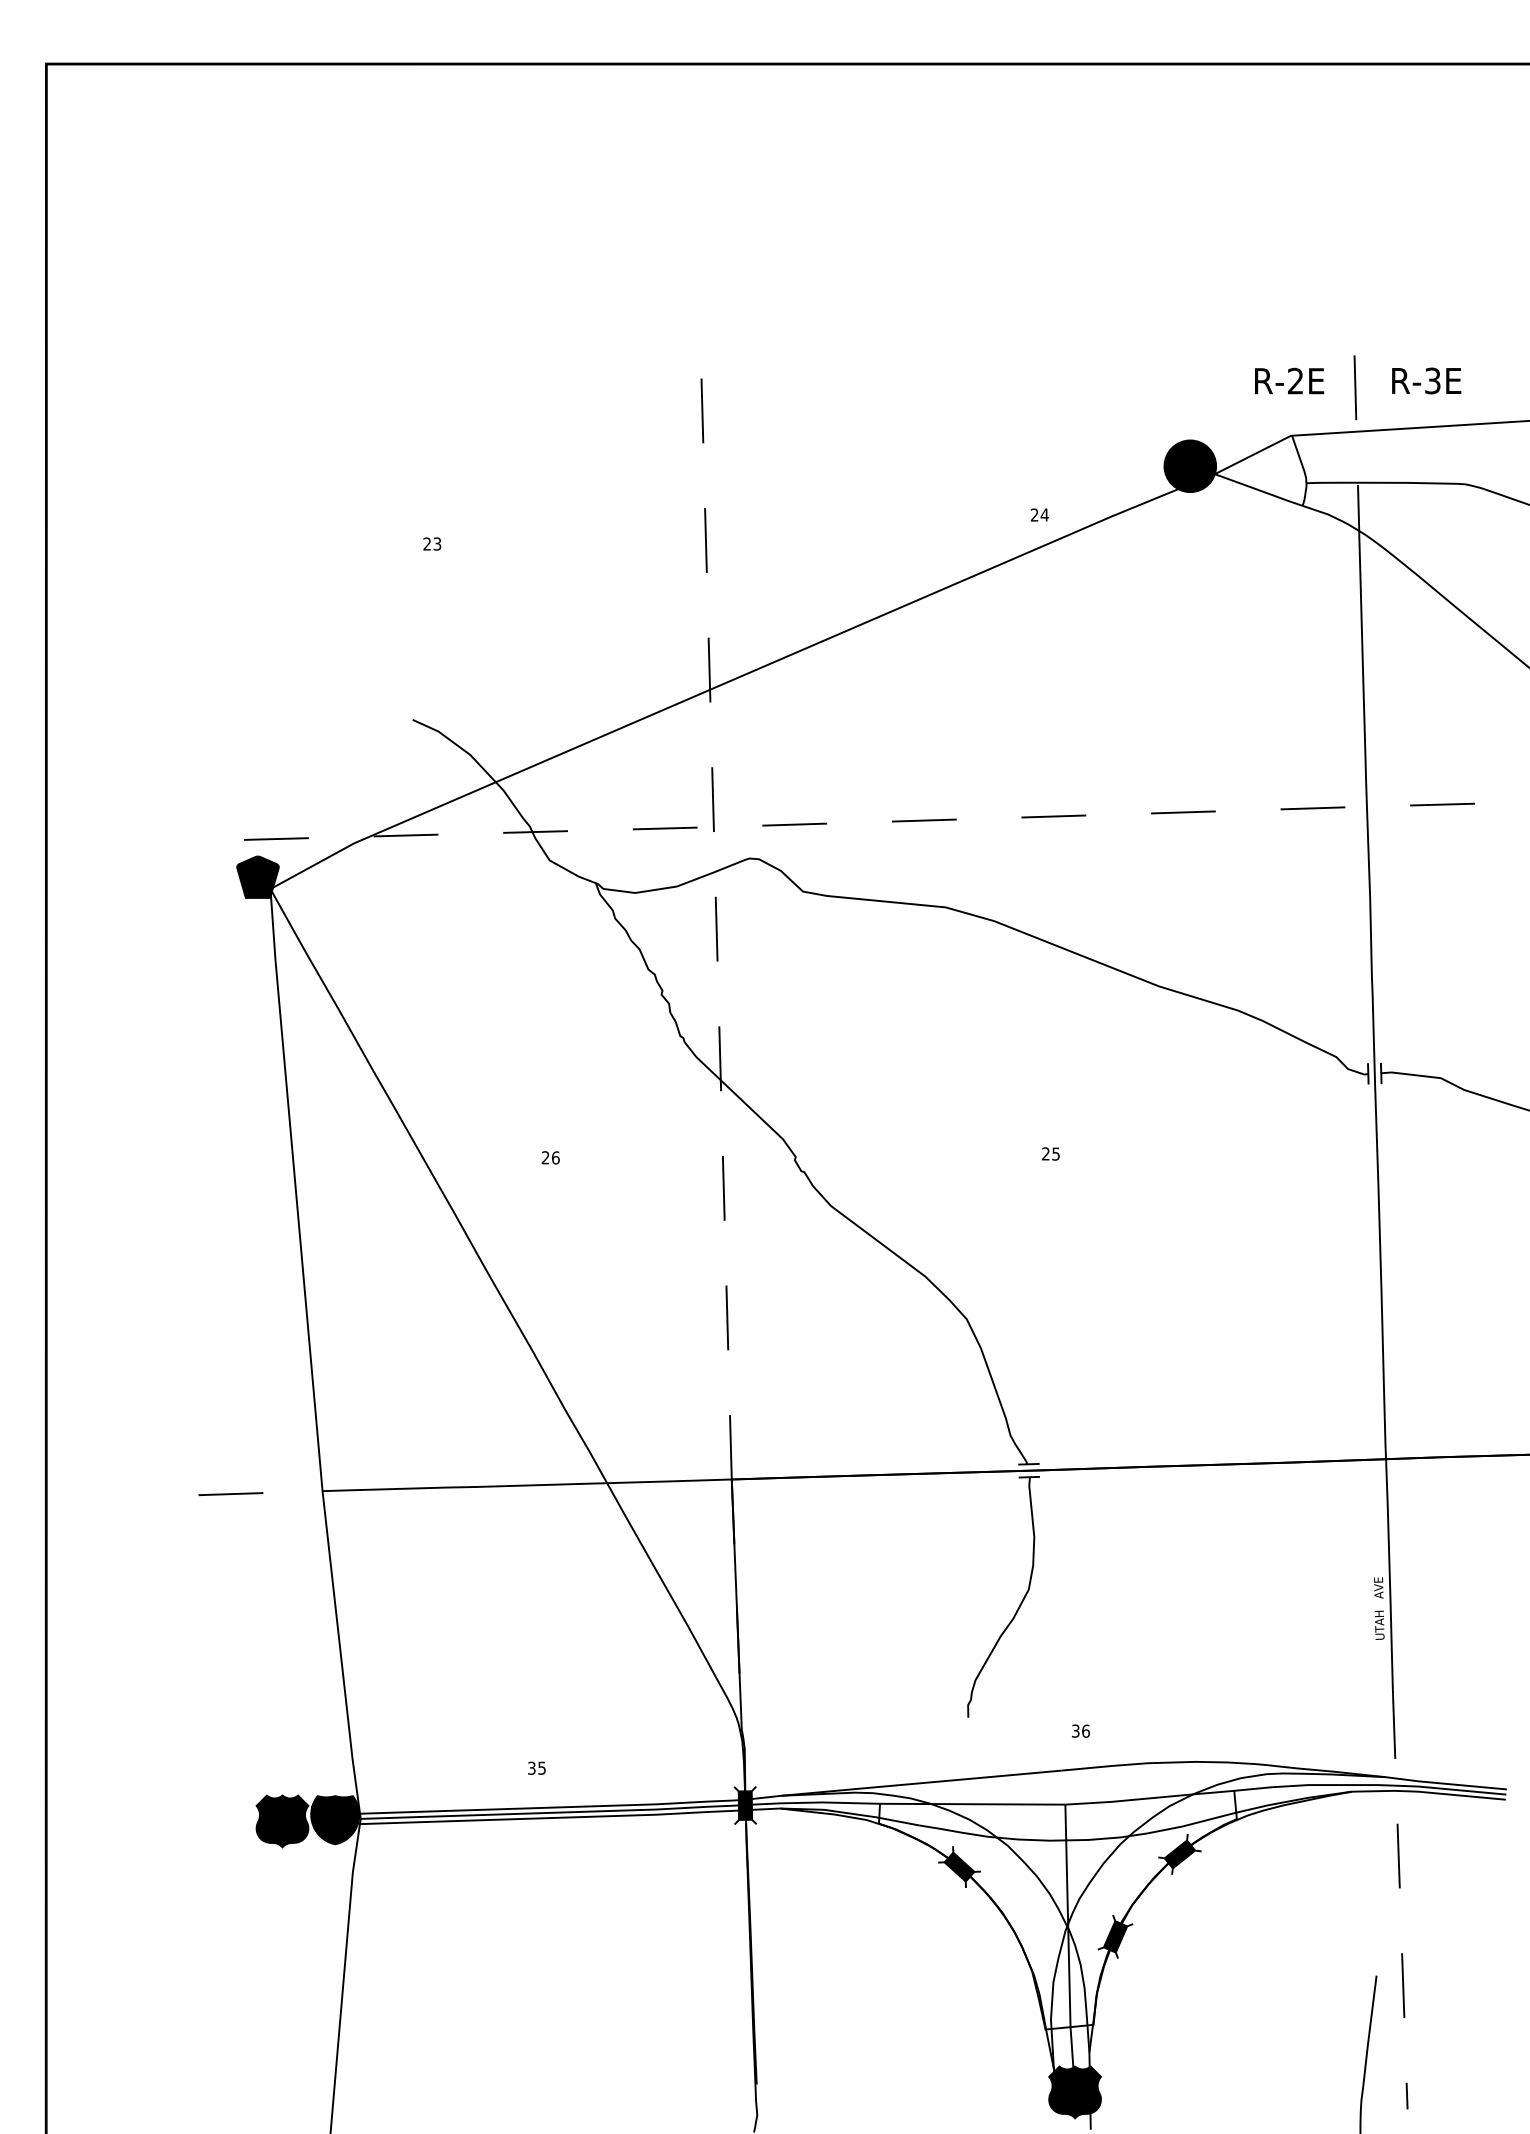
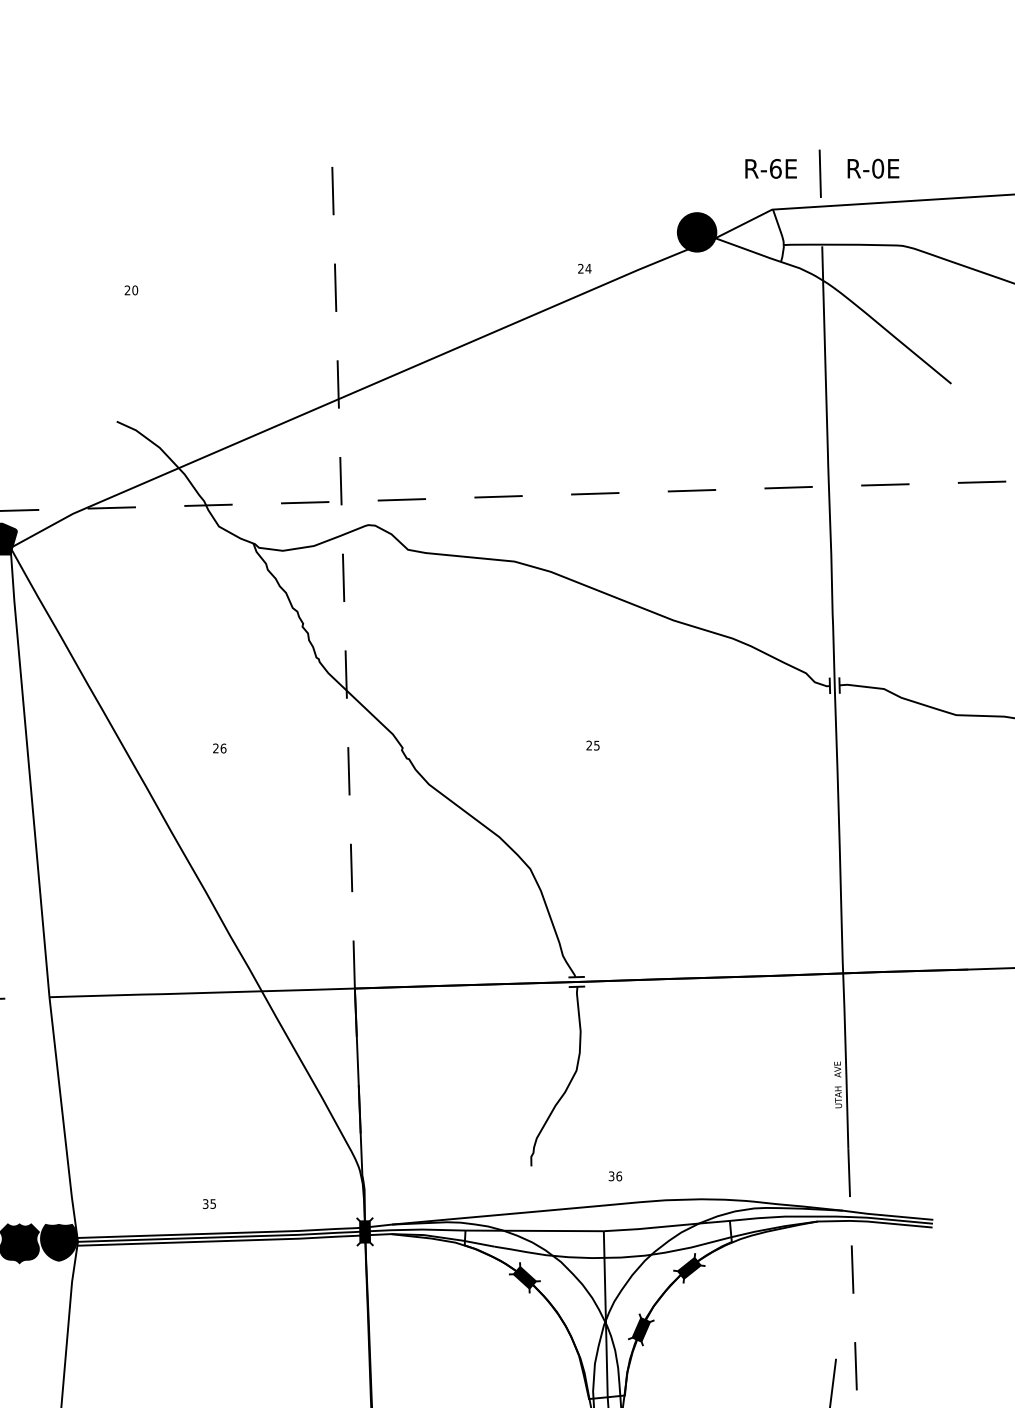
text: (1295, 380) -> (775, 168), R-2E -> R-6E
text: (1432, 380) -> (877, 168), R-3E -> R-0E
text: (437, 543) -> (135, 290), 23 -> 20

